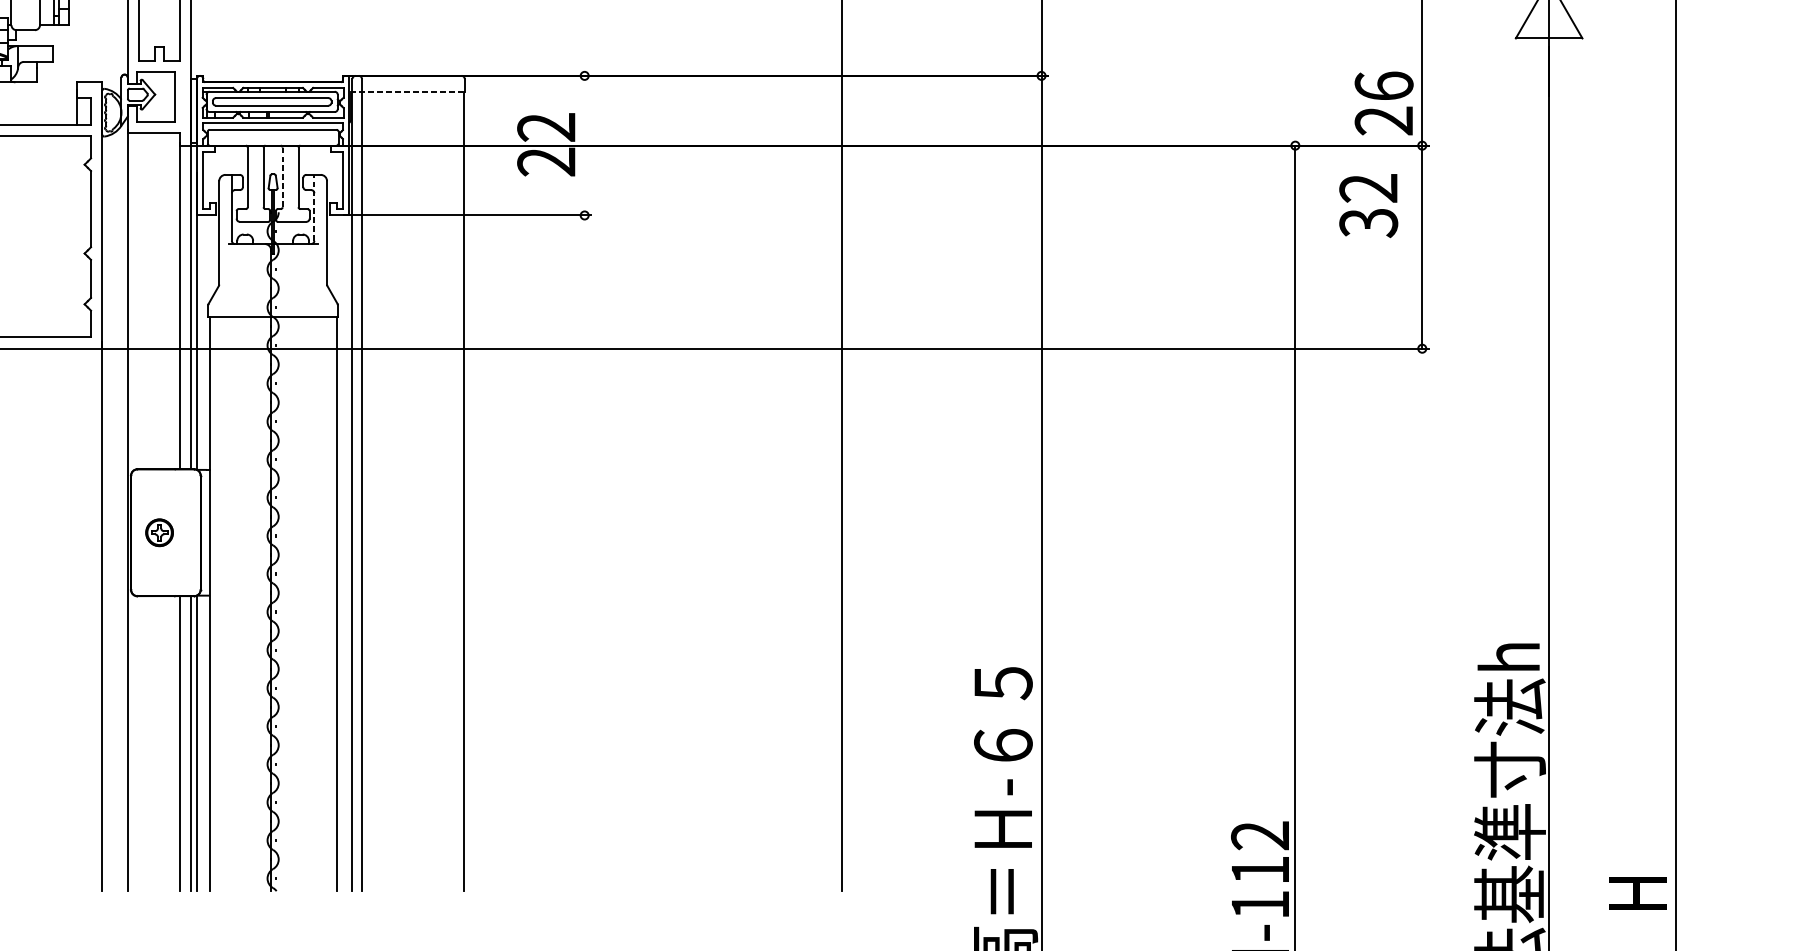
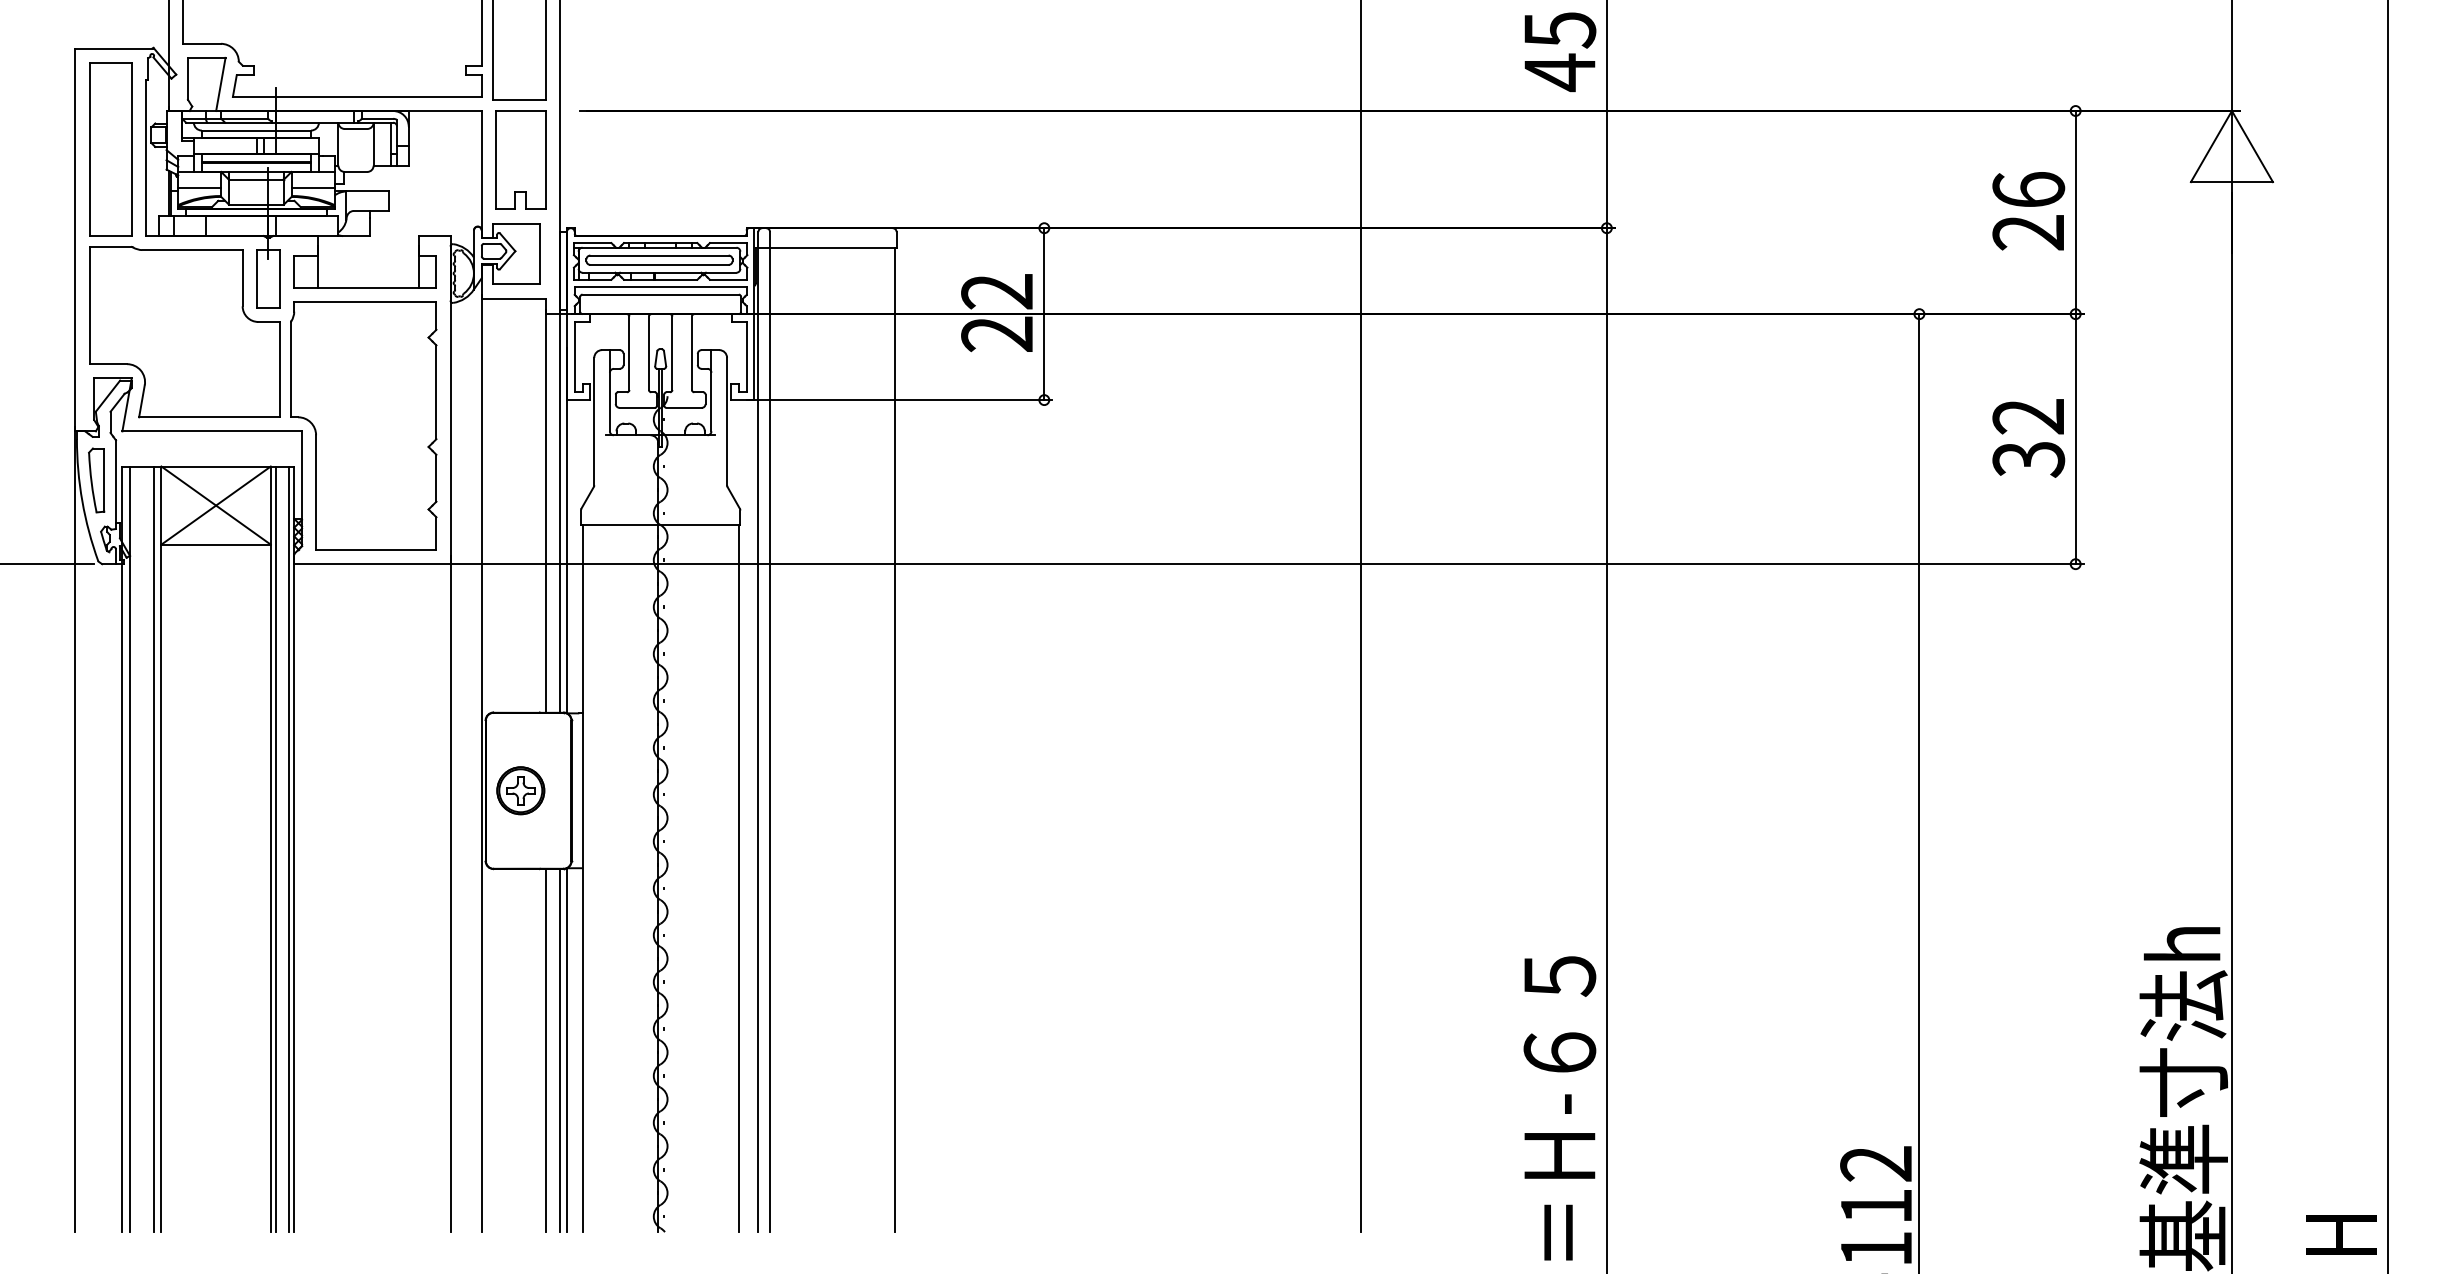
line: (407, 91) -> (826, 247), dashed -> solid
text: (1383, 103) -> (2028, 211), moved
line: (584, 145) -> (1044, 314), added
line: (282, 177) -> (672, 353), dashed -> solid
text: (1368, 206) -> (2028, 438), moved
line: (314, 207) -> (711, 390), dashed -> solid
part: (159, 532) -> (520, 790), size x1.43

